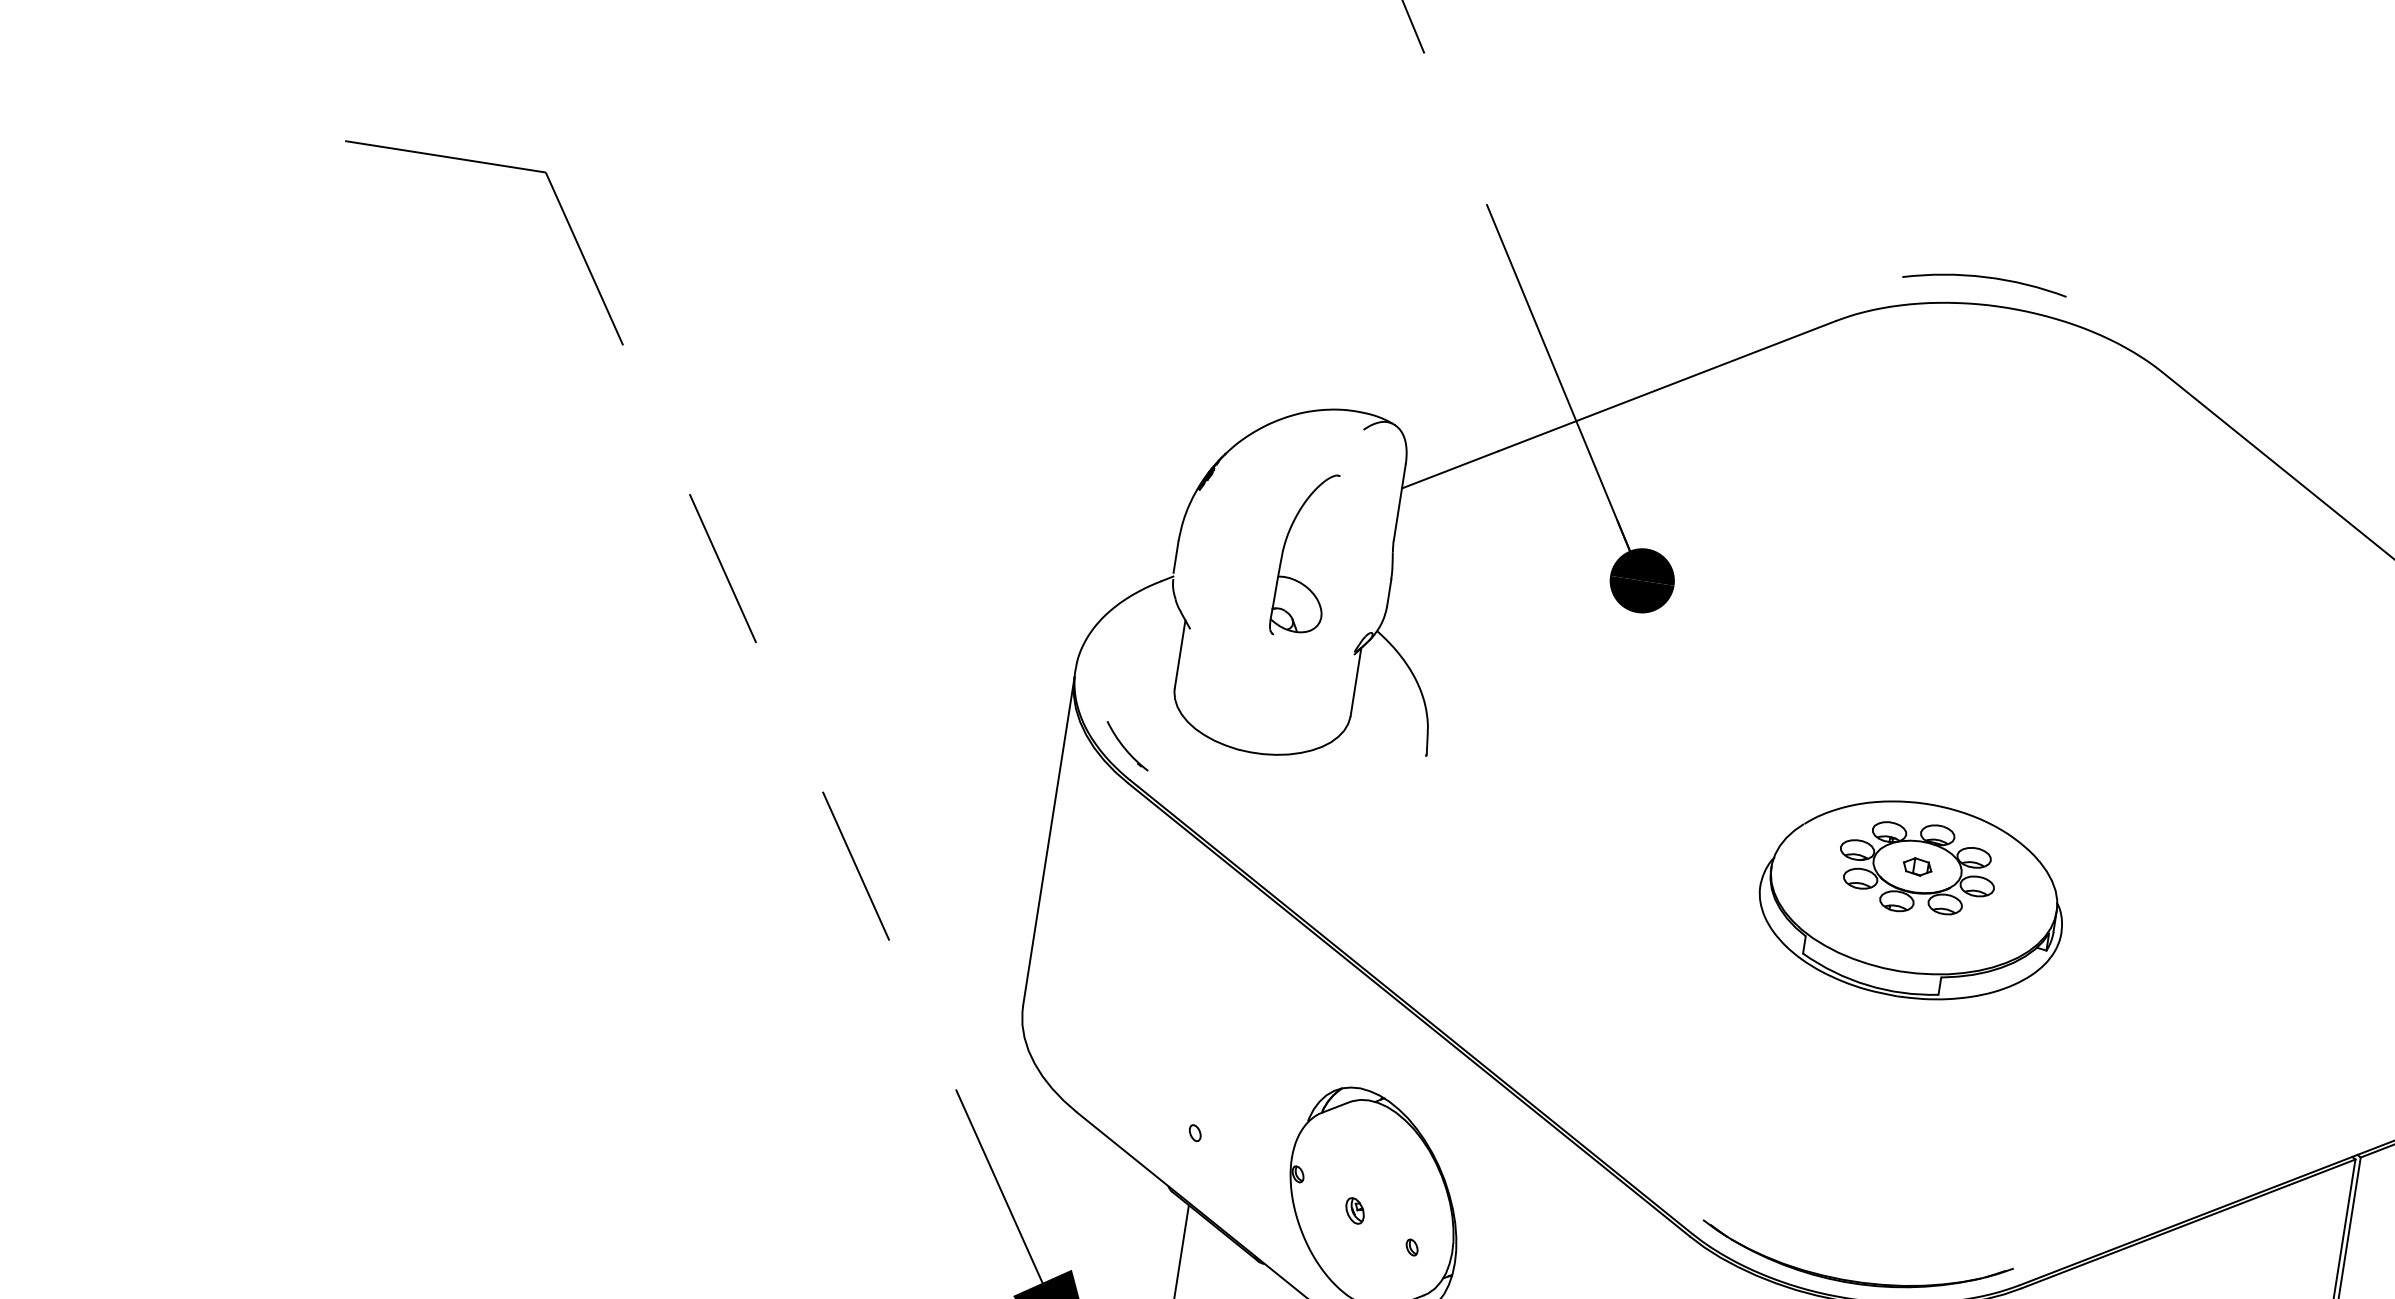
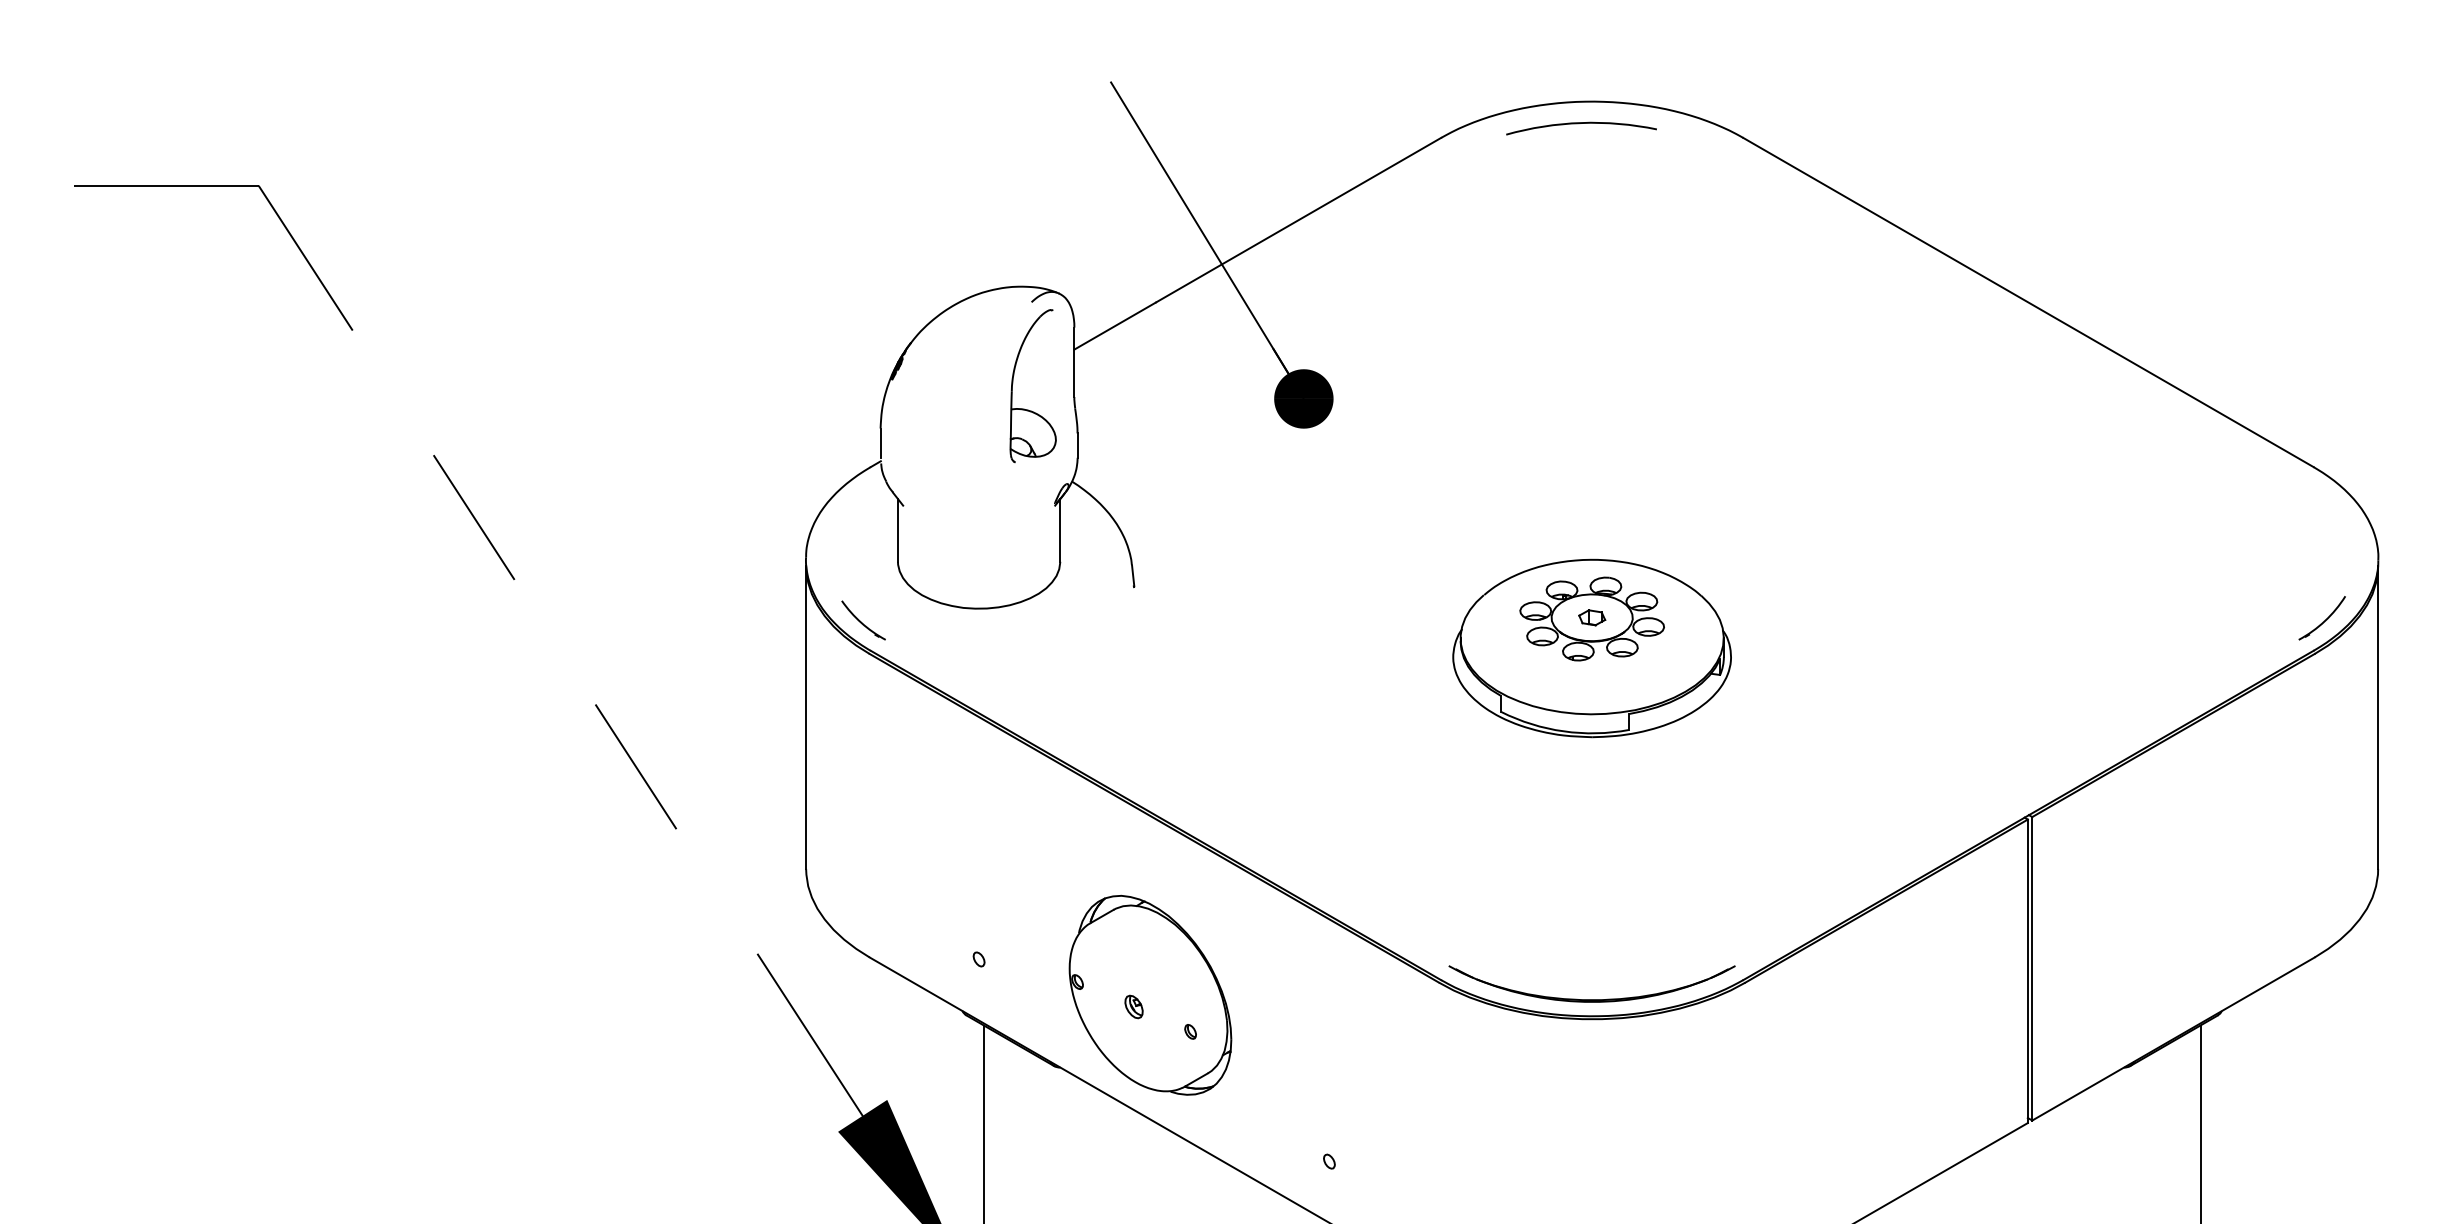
arc: (1985, 277) -> (1581, 123), moved
part: (1284, 548) -> (1013, 383), moved

